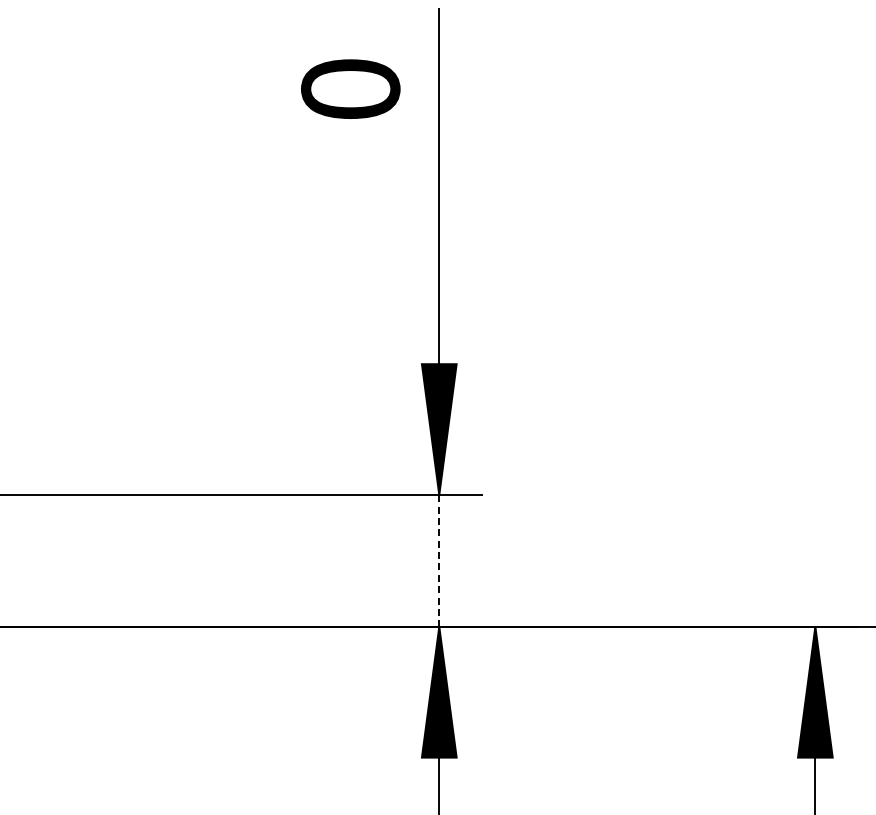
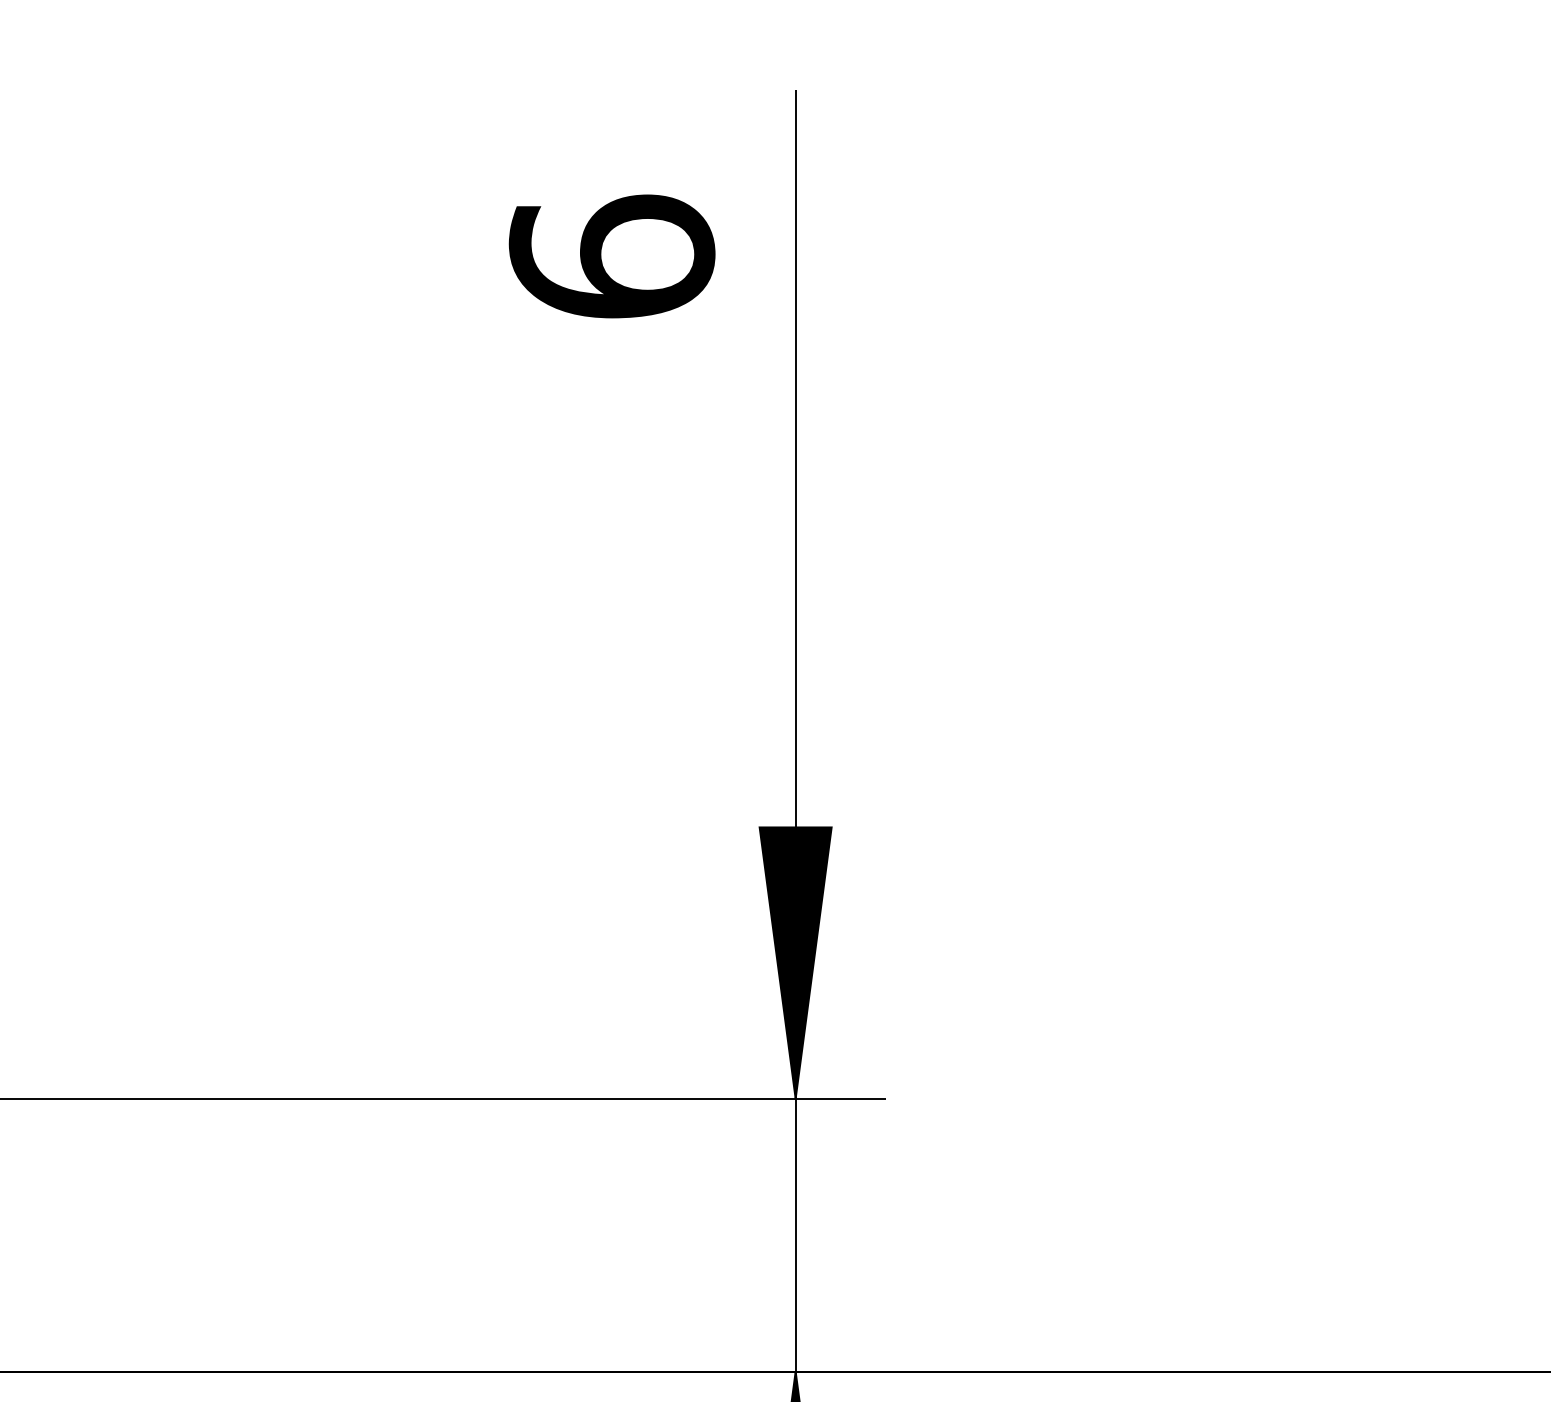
text: (350, 88) -> (611, 255), 0 -> 6
line: (439, 560) -> (796, 1234), dashed -> solid

